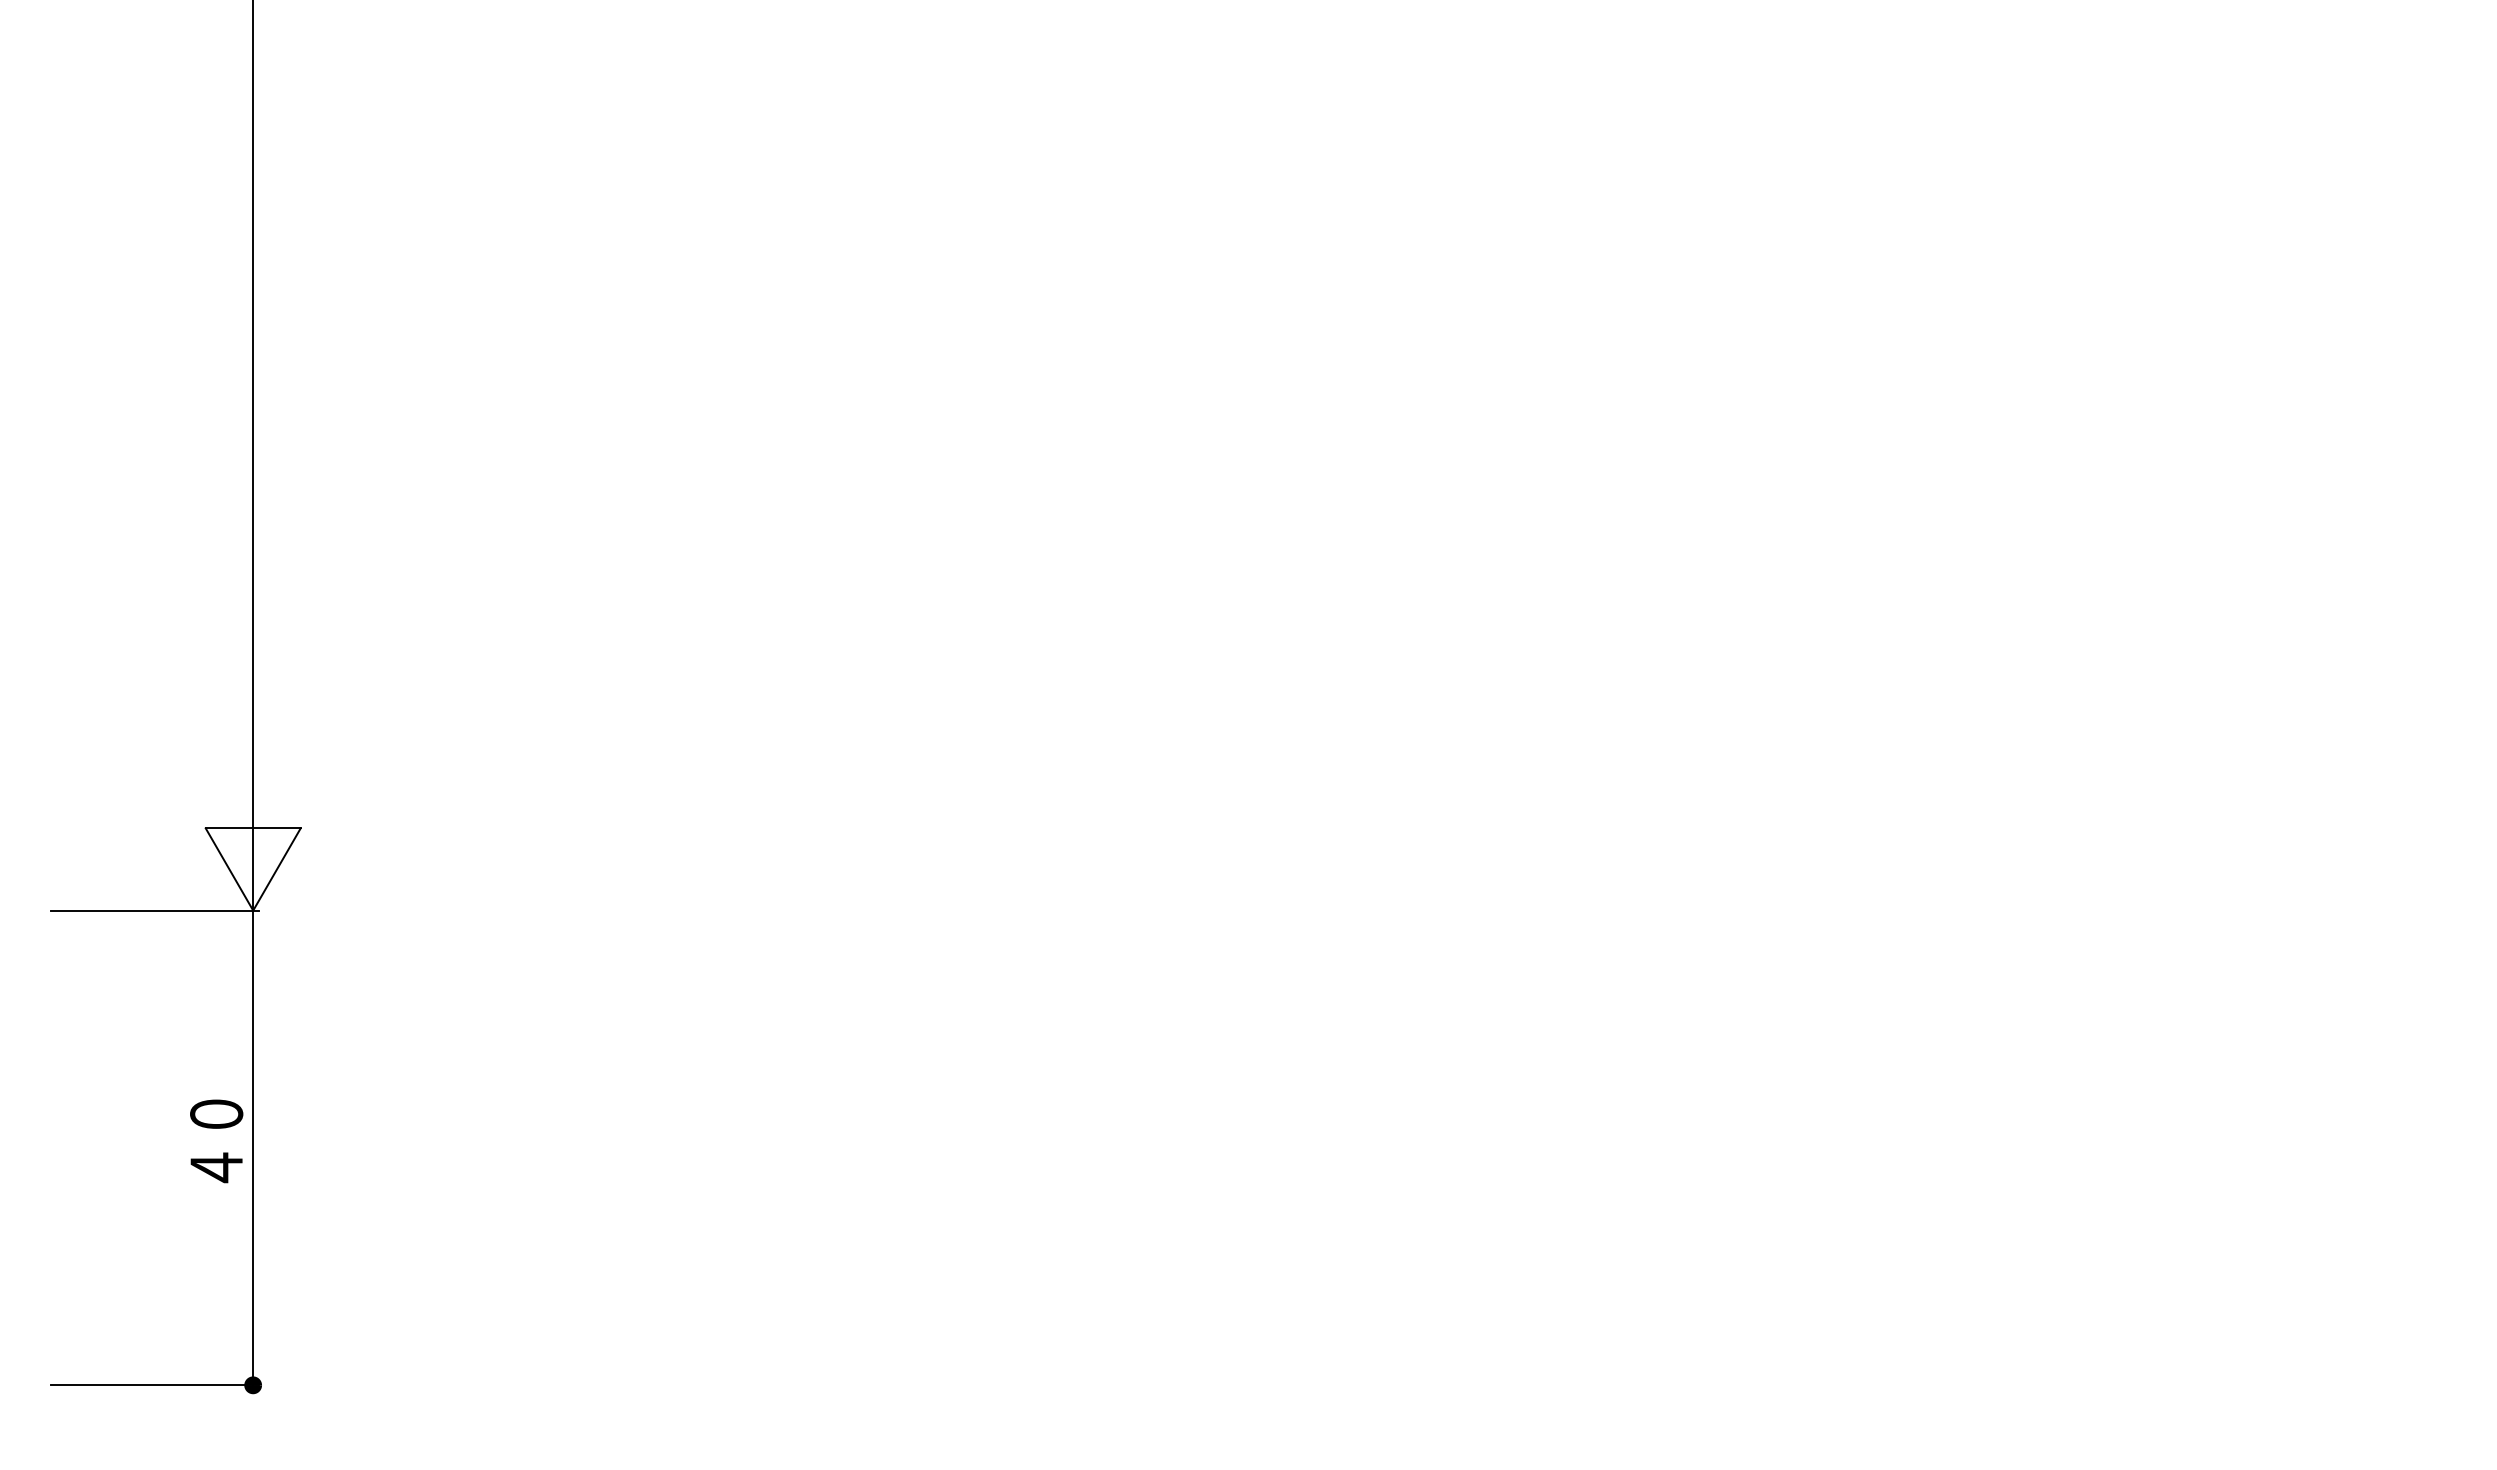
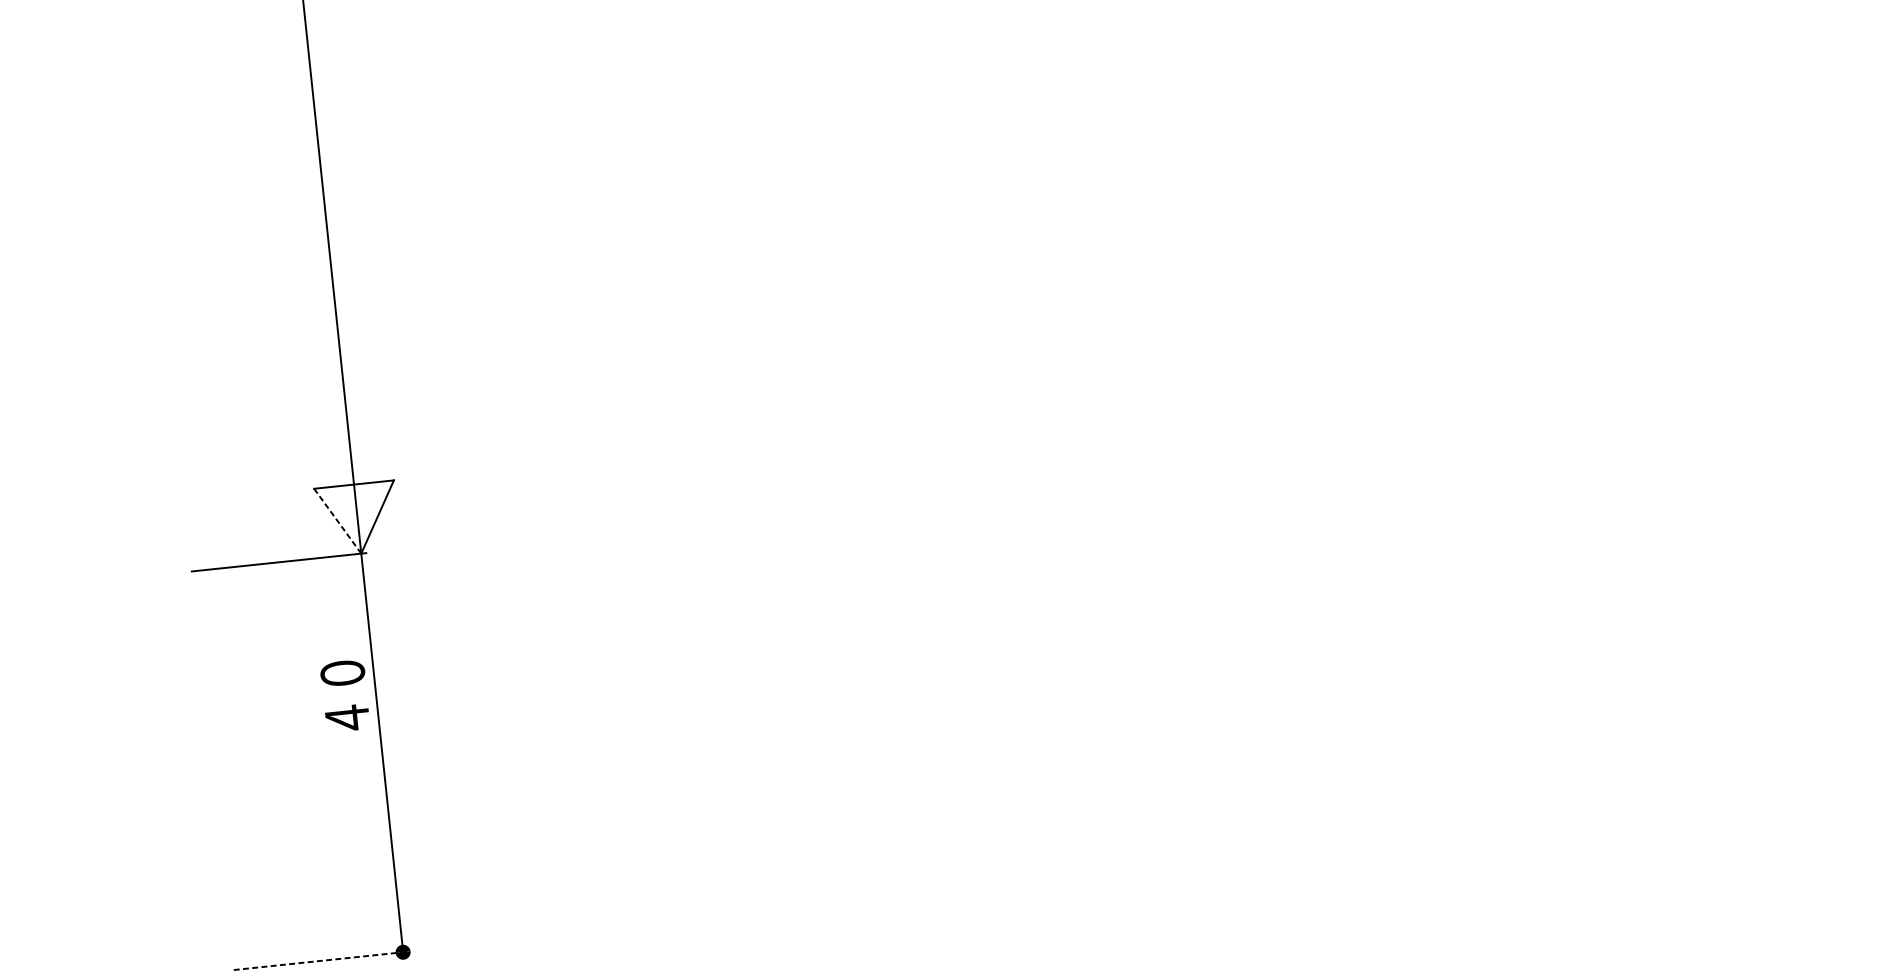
line: (229, 869) -> (337, 521), solid -> dashed
text: (216, 1141) -> (345, 696), moved
line: (155, 1385) -> (321, 961), solid -> dashed

